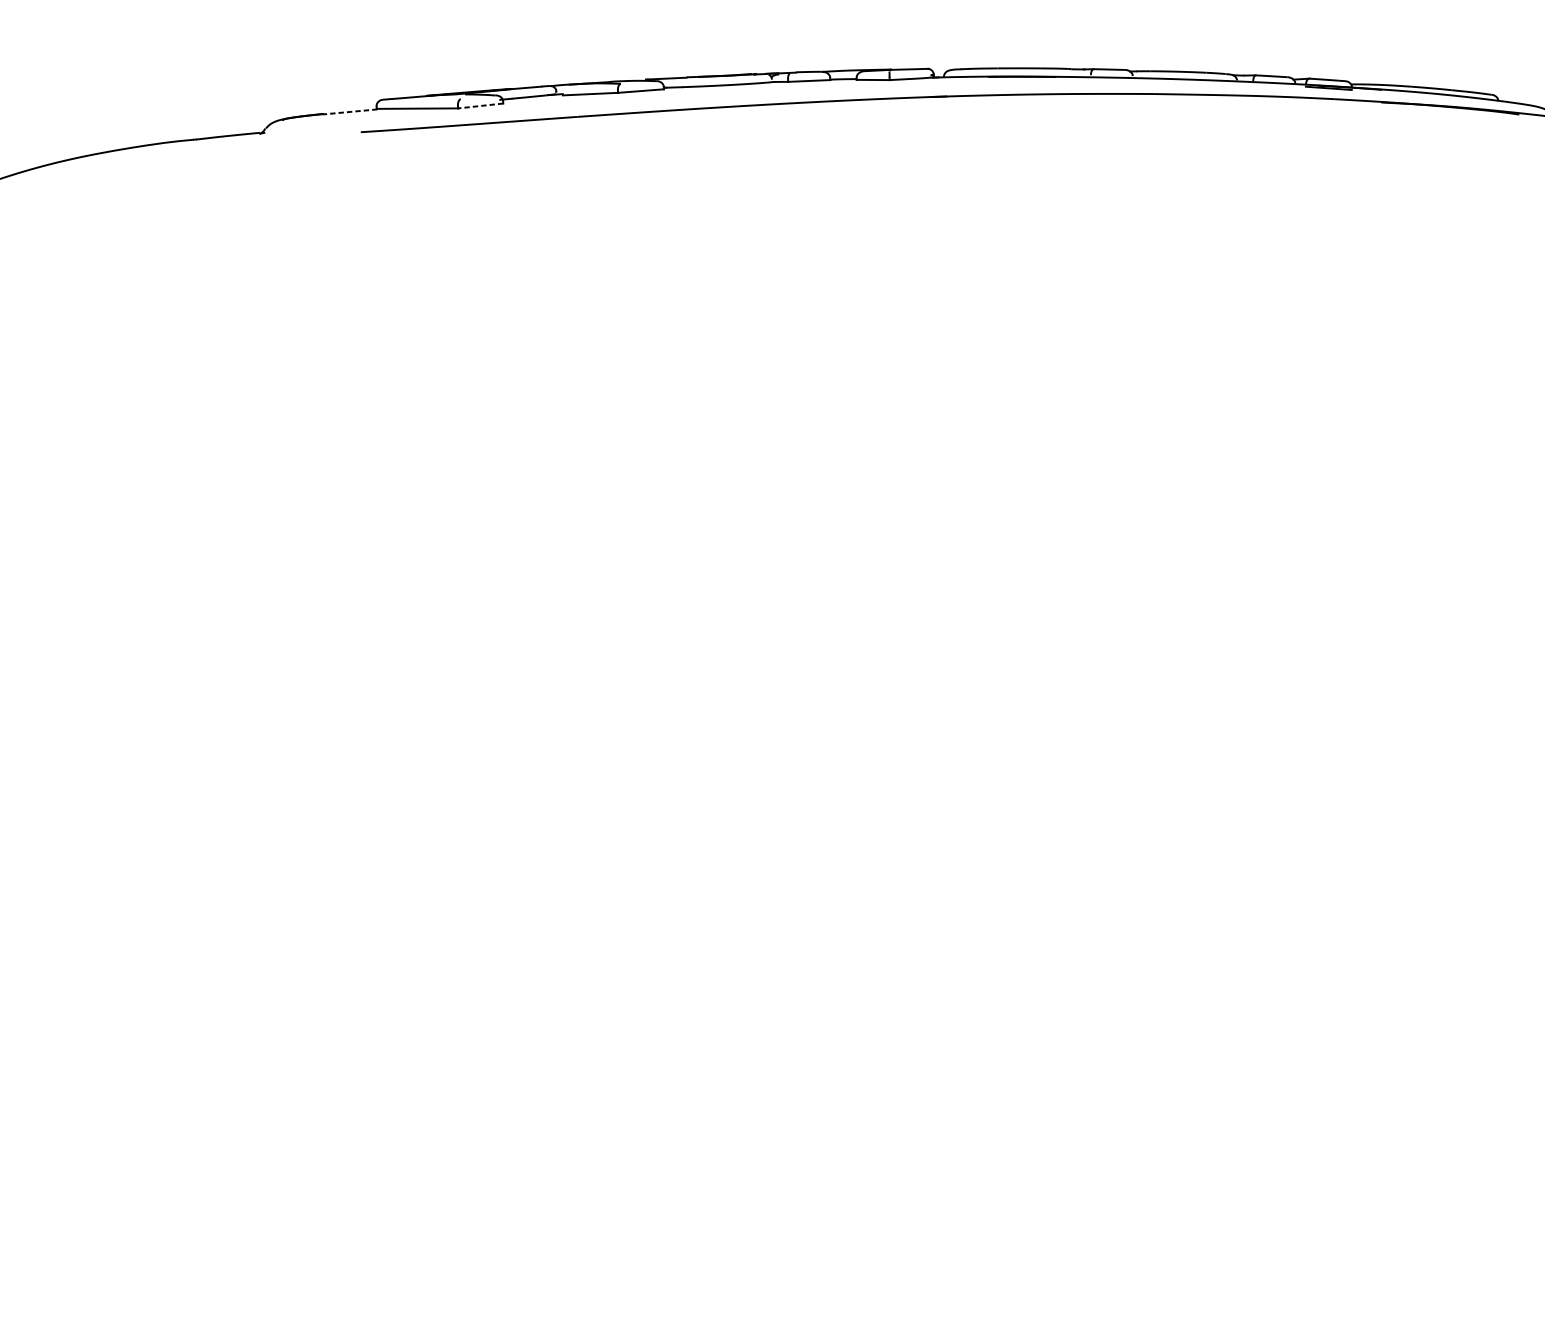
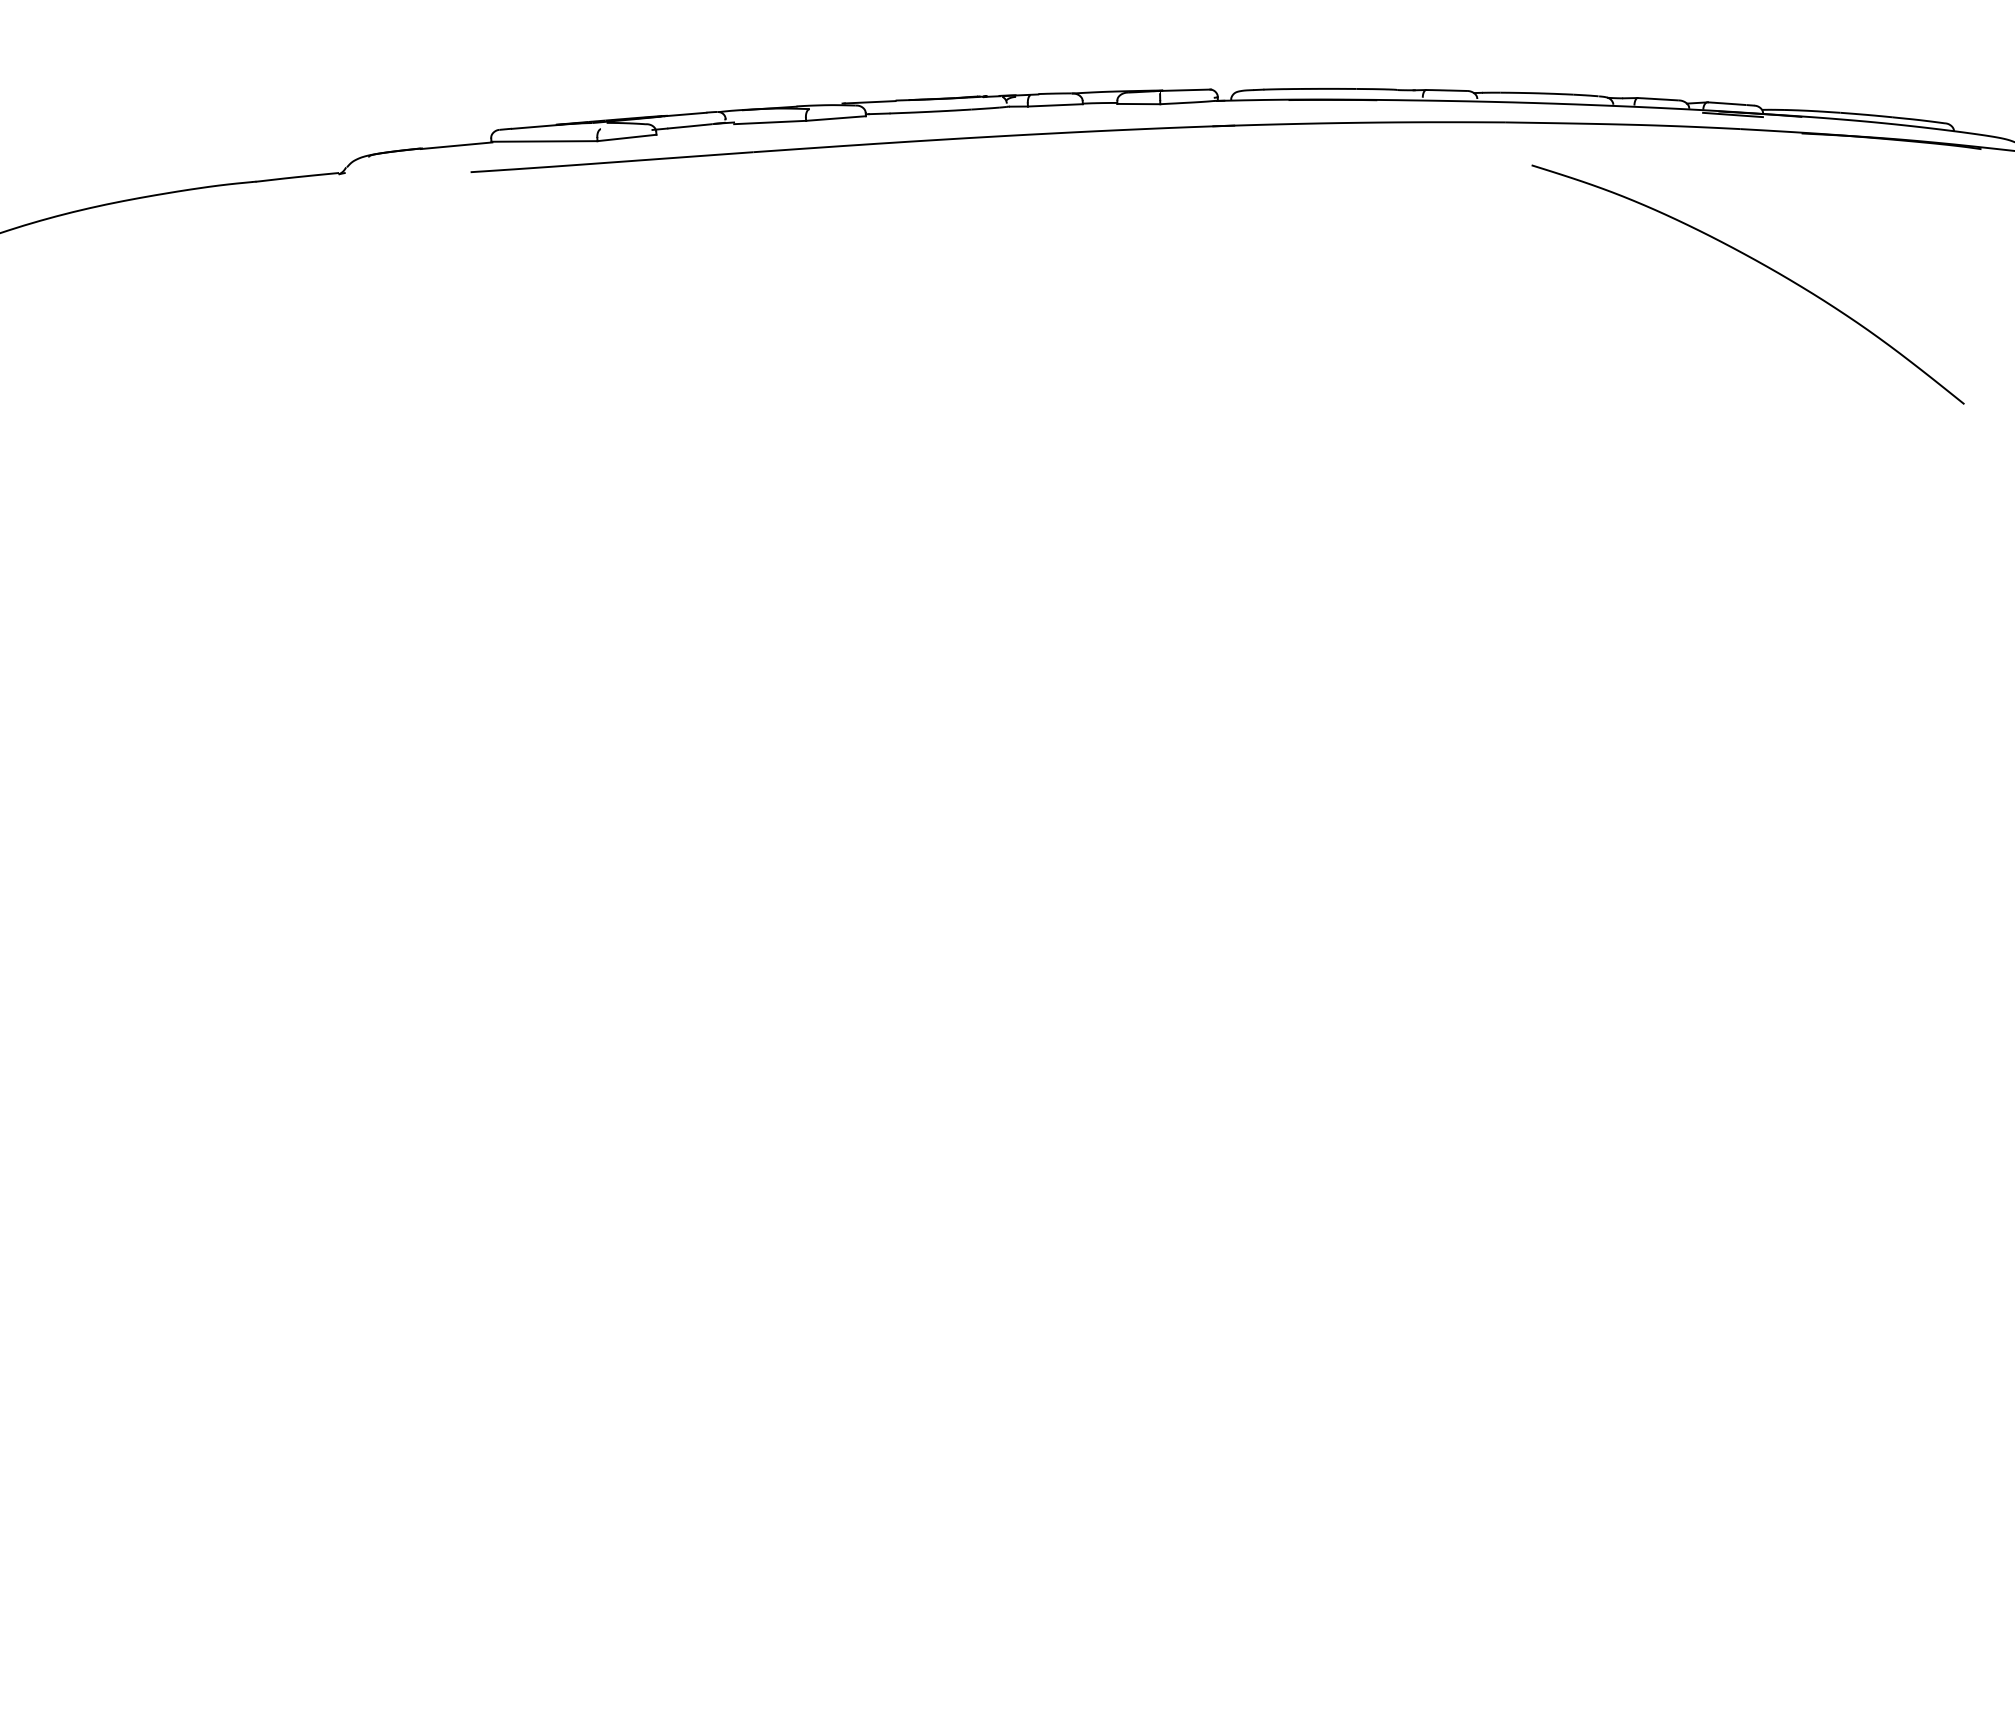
line: (481, 105) -> (627, 137), dashed -> solid
line: (349, 111) -> (456, 145), dashed -> solid
curve: (1347, 201) -> (1757, 262), added

